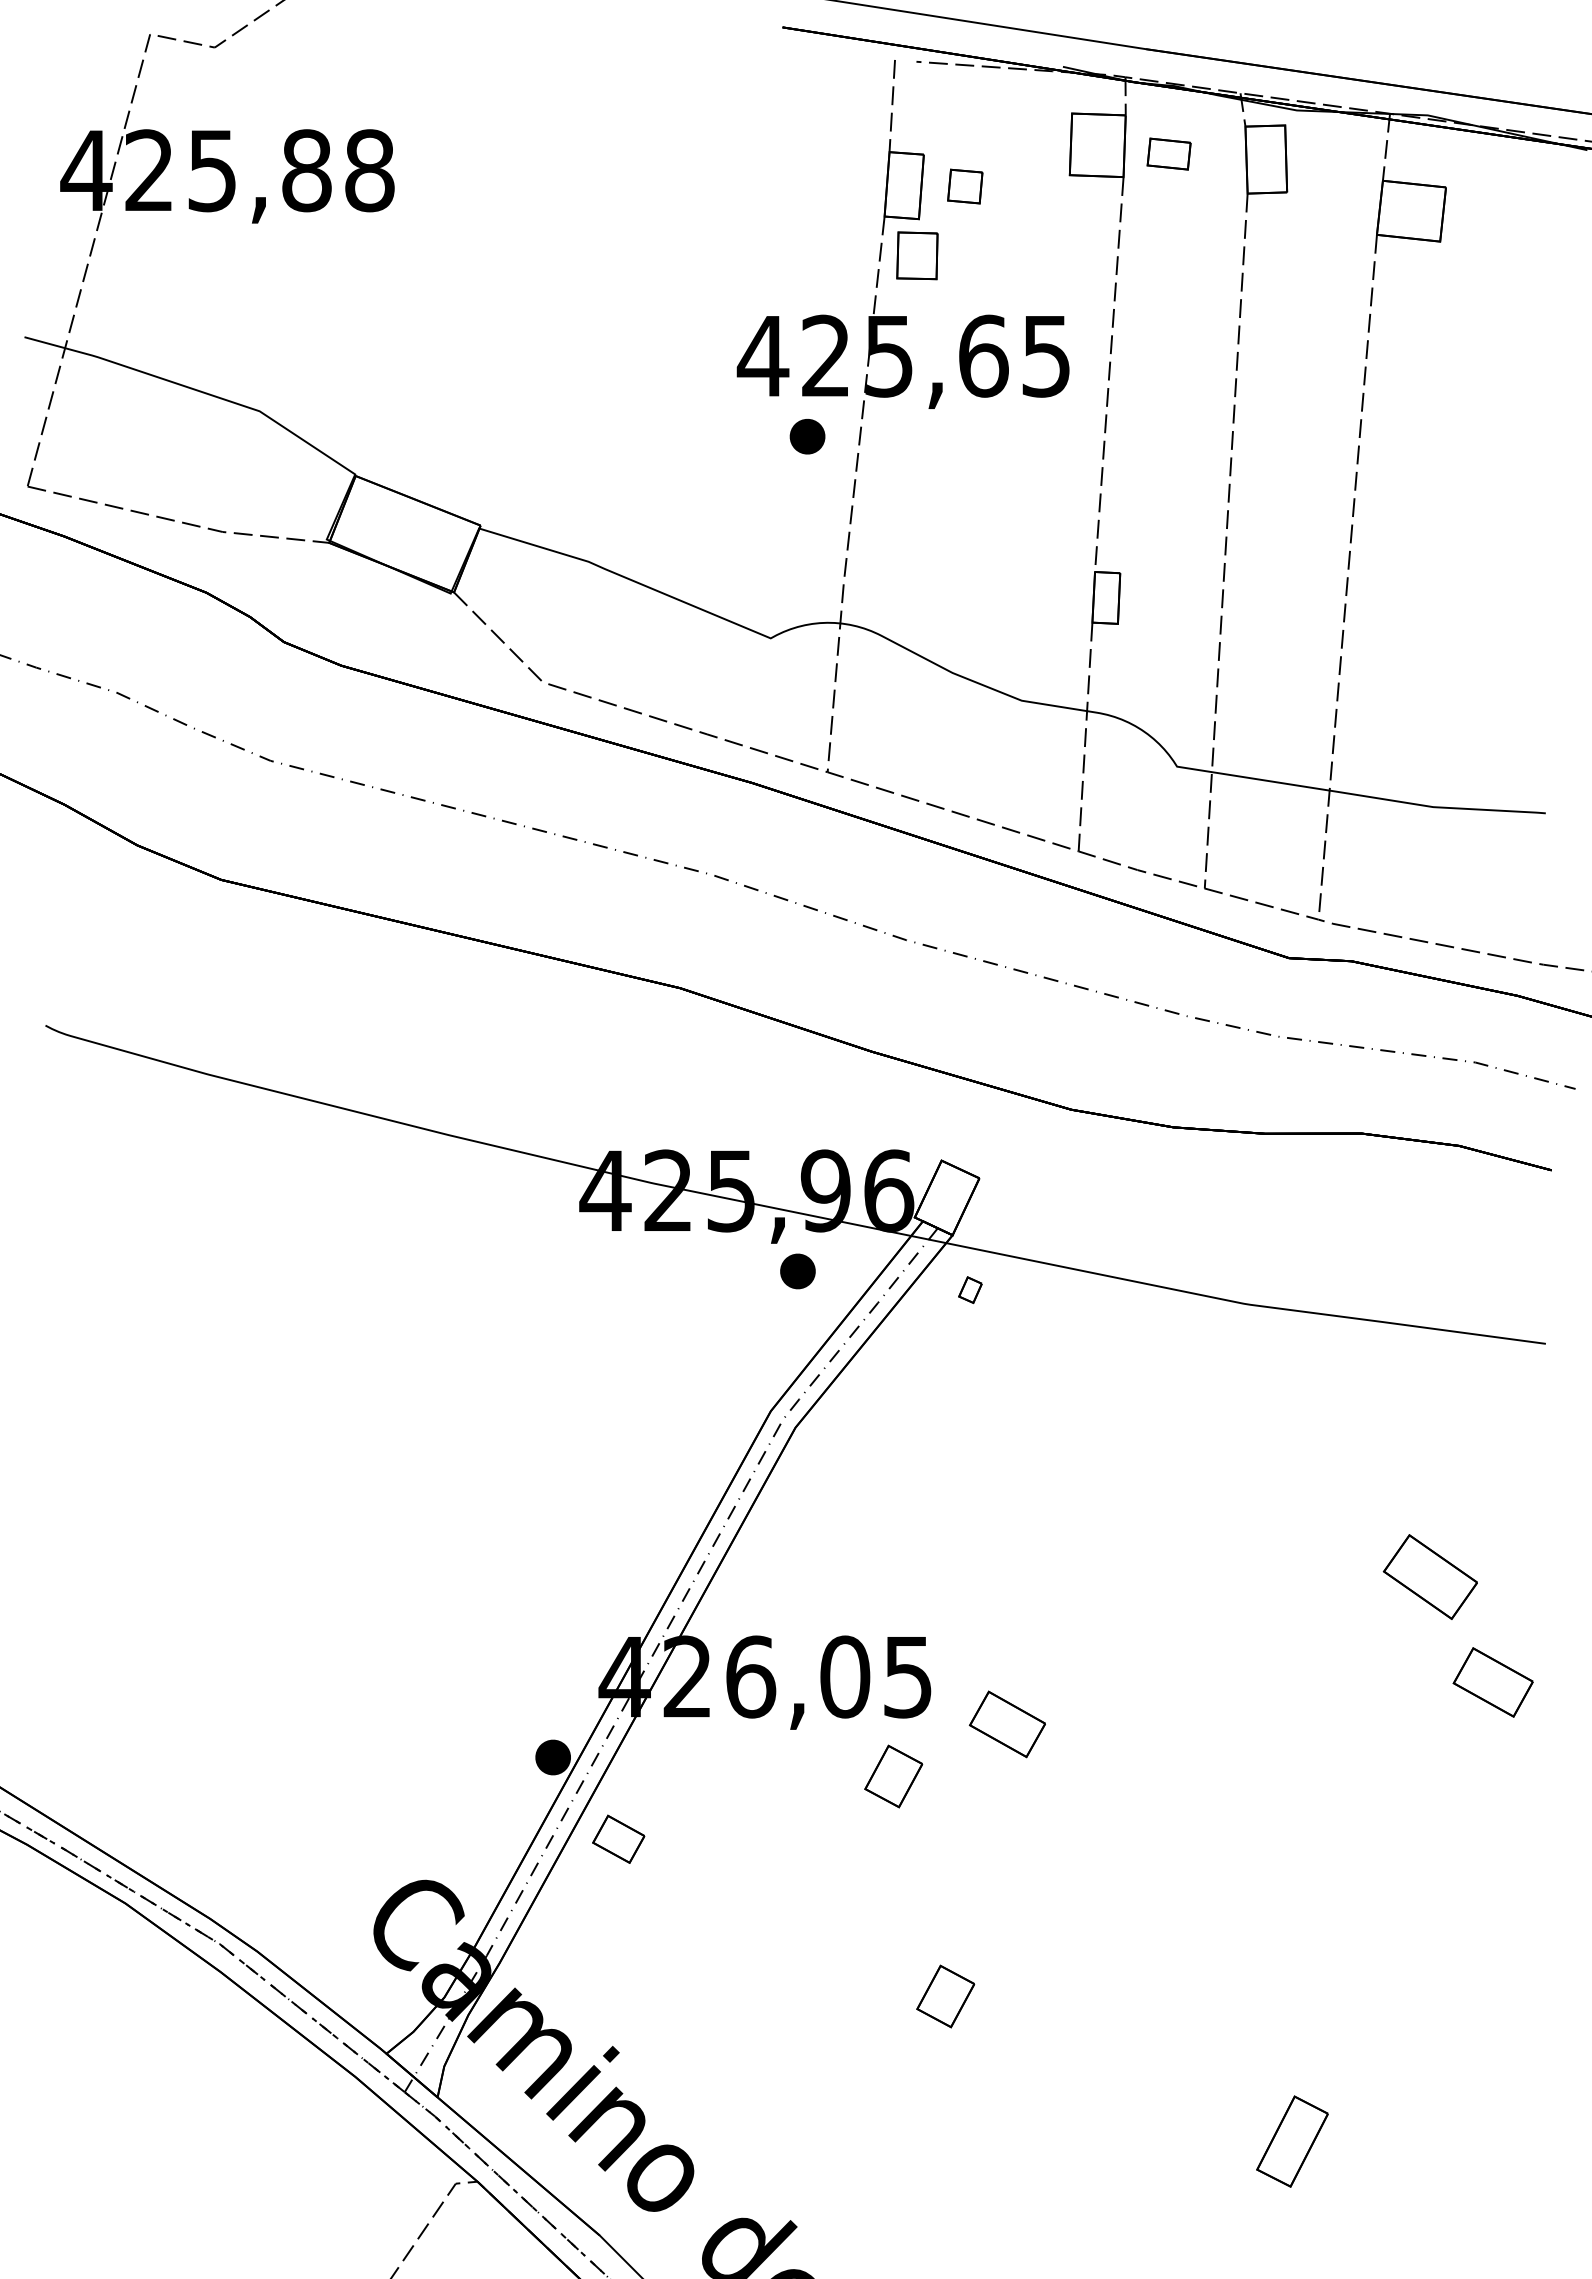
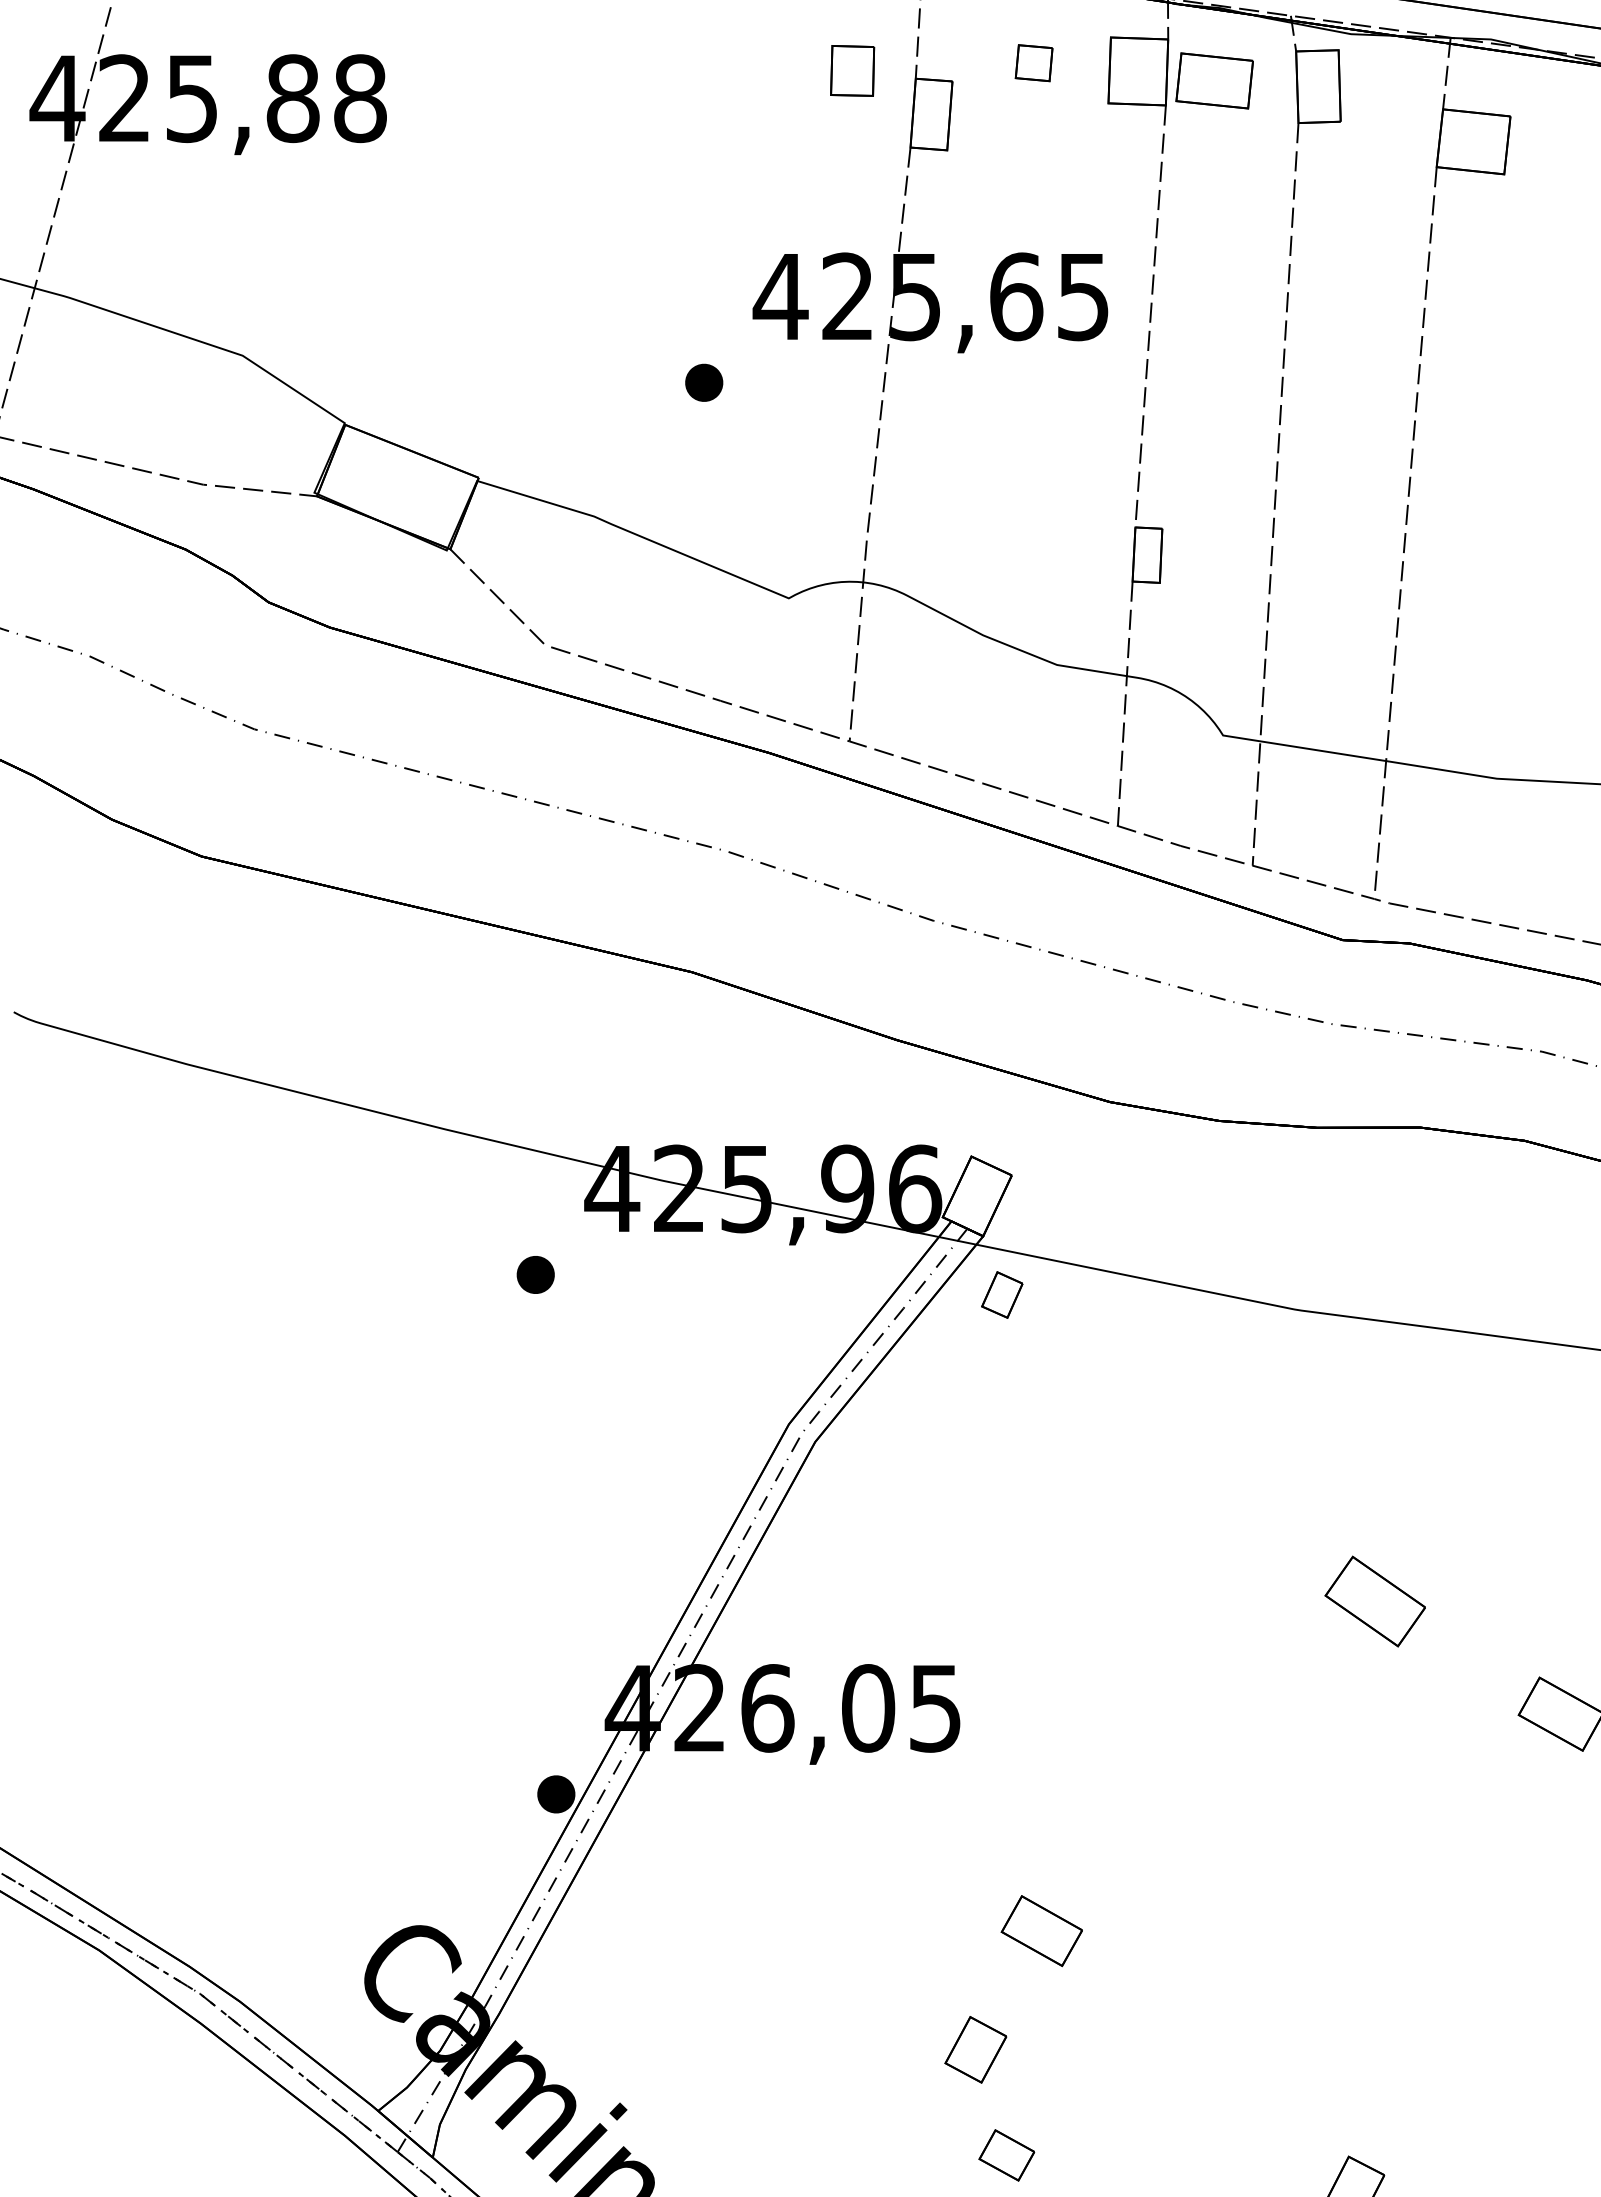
part: (1168, 153) -> (1213, 80), size x1.67
part: (965, 186) -> (1034, 63), moved
part: (917, 255) -> (852, 70), moved
part: (807, 436) -> (704, 382), moved
part: (797, 1271) -> (535, 1274), moved
part: (970, 1289) -> (1002, 1294), size x1.67
part: (1429, 1576) -> (1374, 1600), moved
part: (1006, 1724) -> (1040, 1931), moved
part: (893, 1776) -> (920, 1814), removed
part: (618, 1838) -> (1006, 2154), moved

